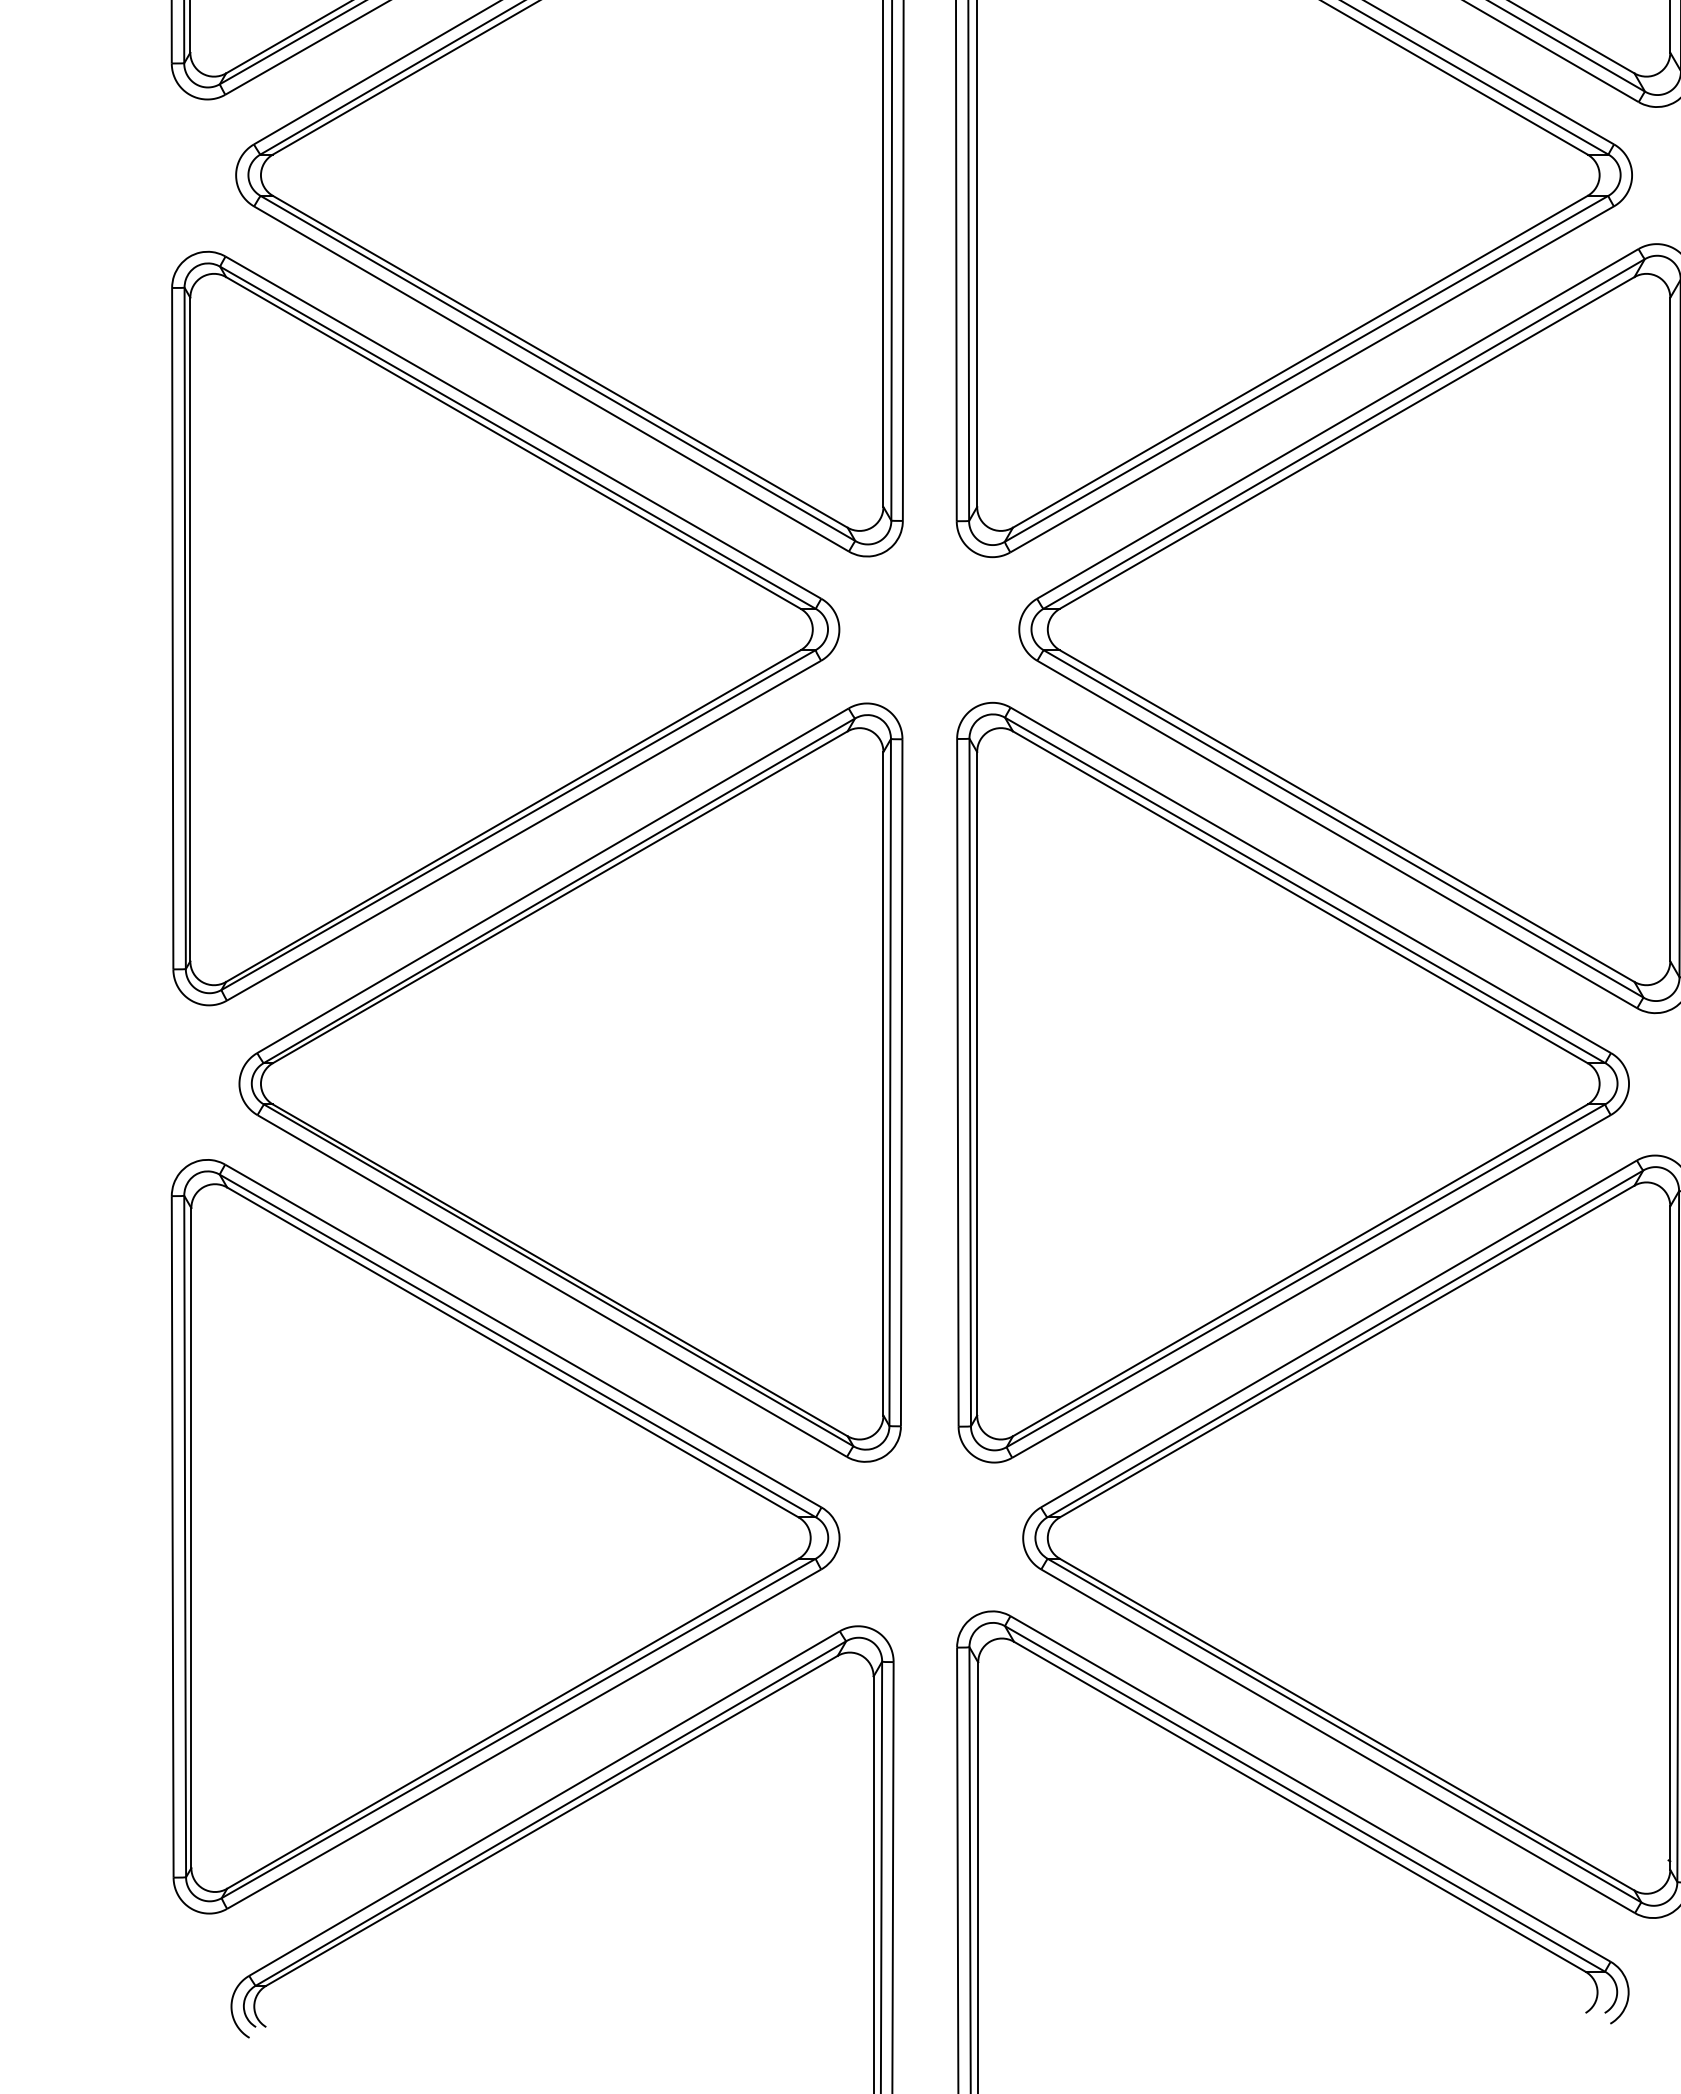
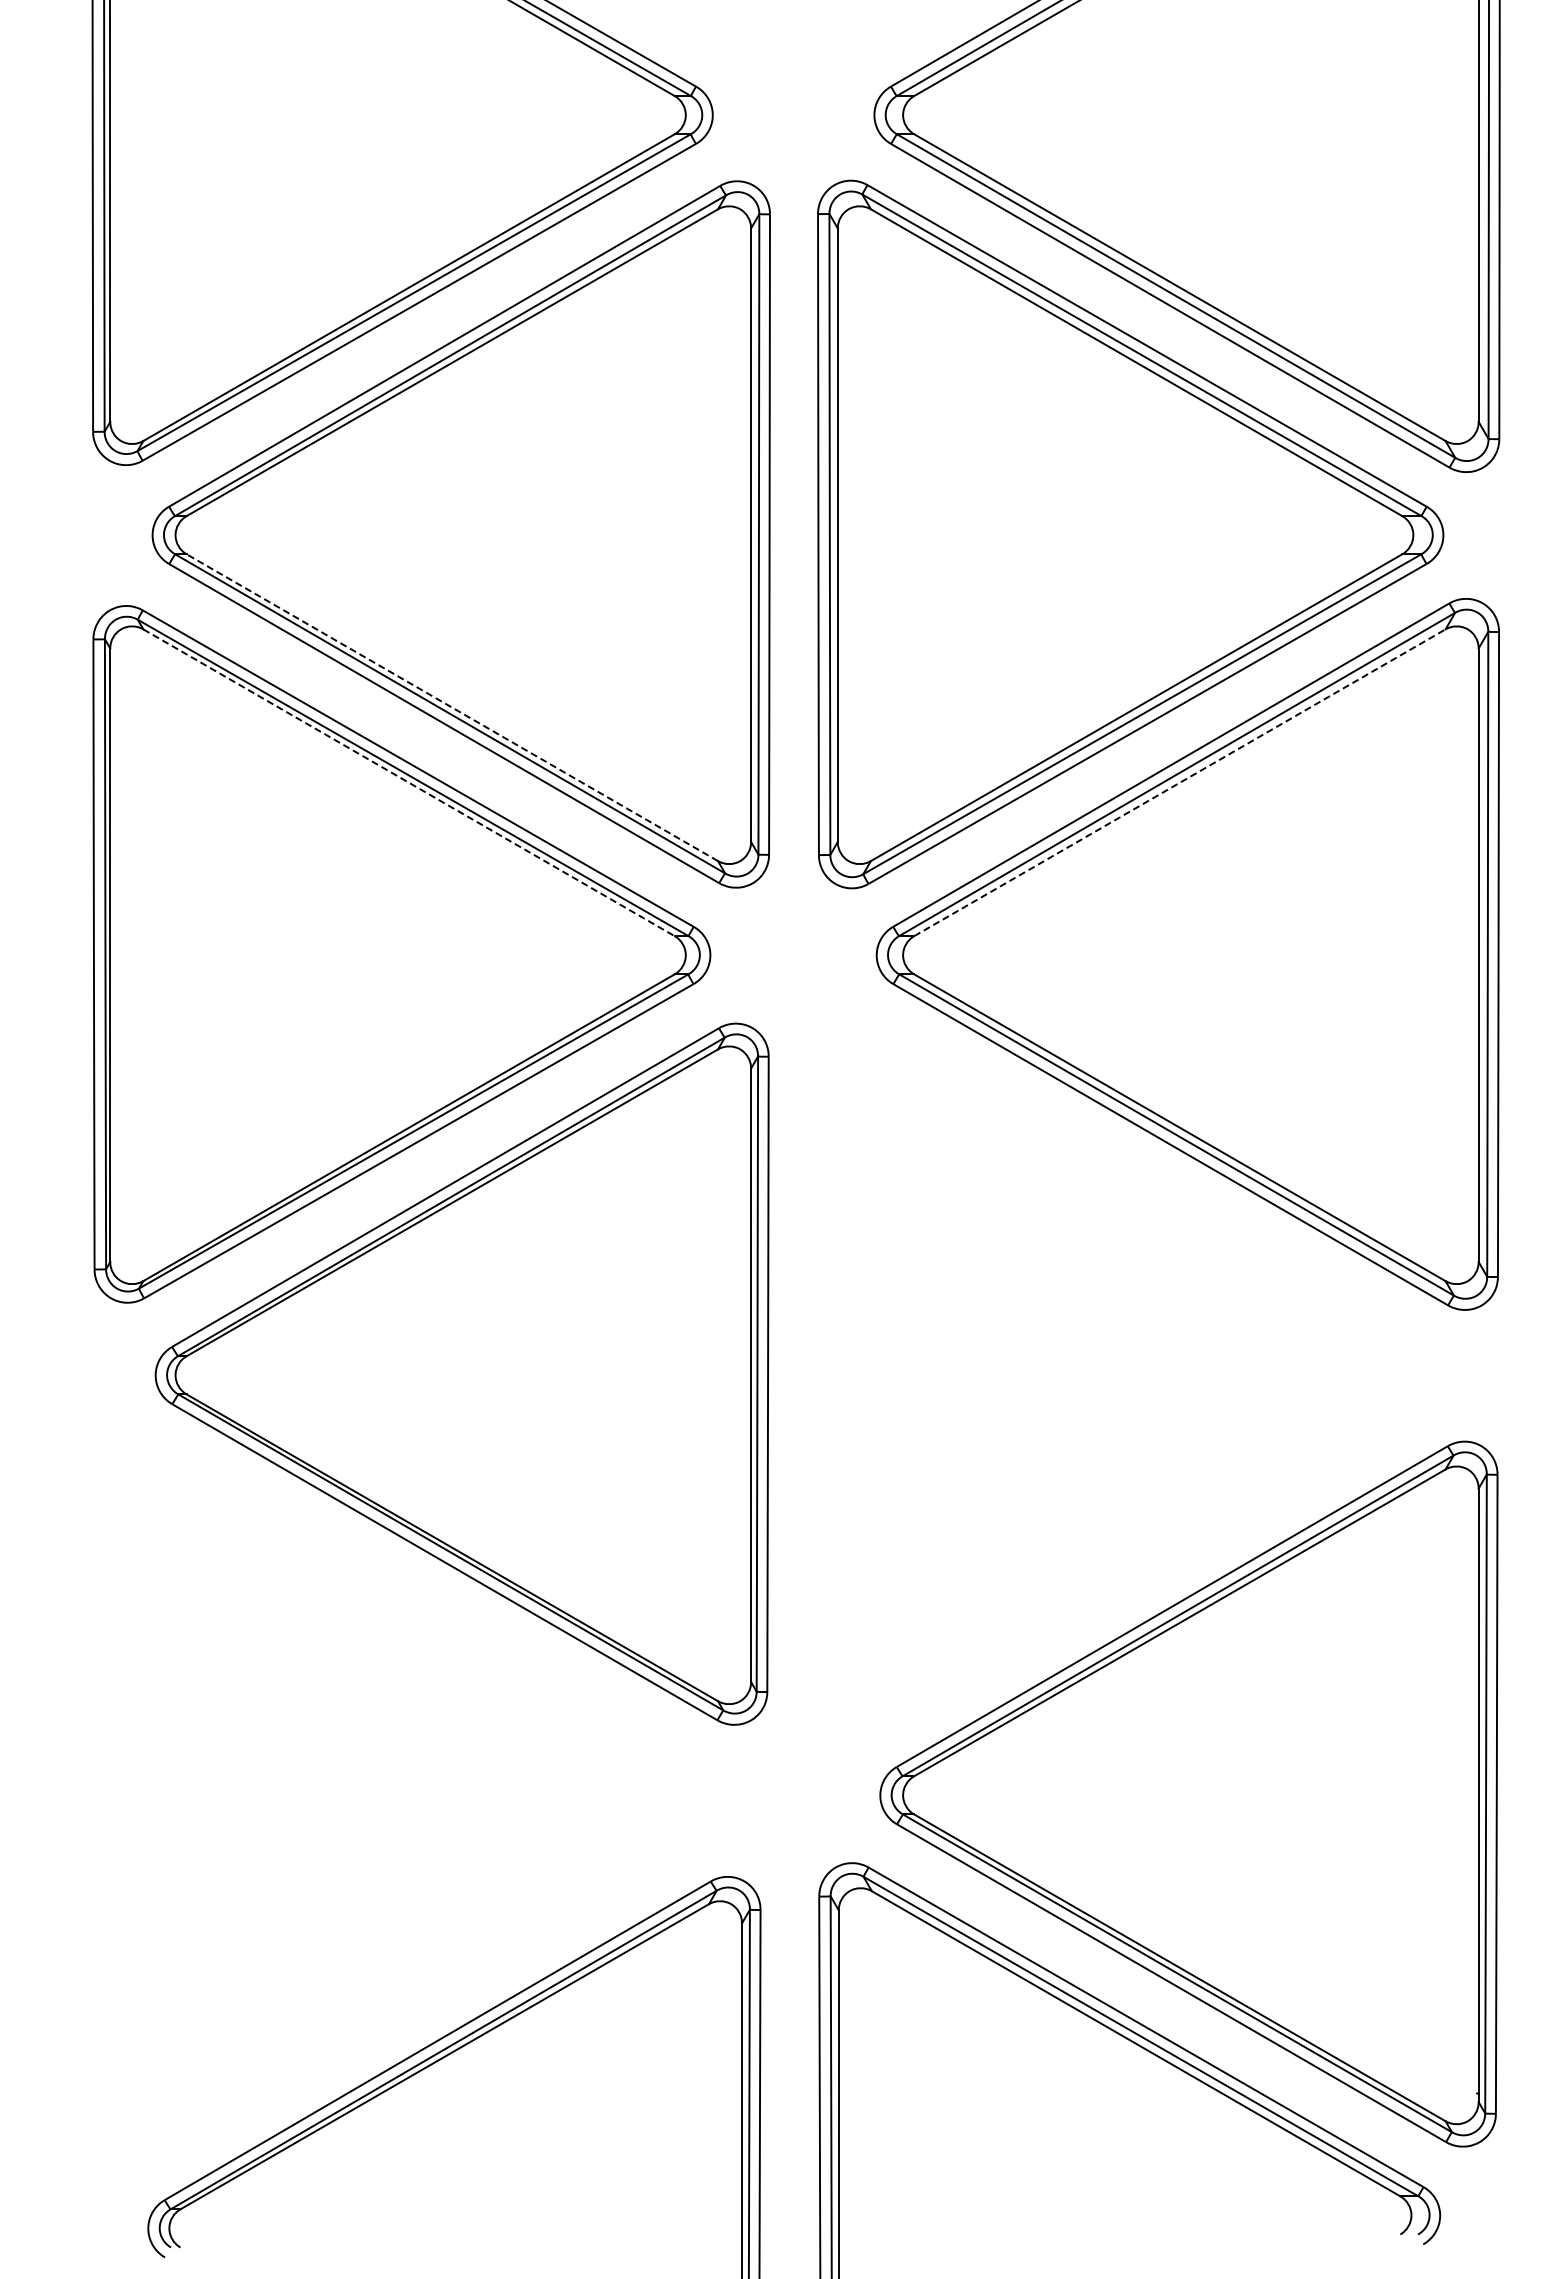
line: (560, 361) -> (452, 707), solid -> dashed
line: (513, 442) -> (409, 782), solid -> dashed
line: (1346, 442) -> (1179, 782), solid -> dashed
part: (1292, 1082) -> (1129, 1374), removed
part: (505, 1536) -> (401, 1793), removed

